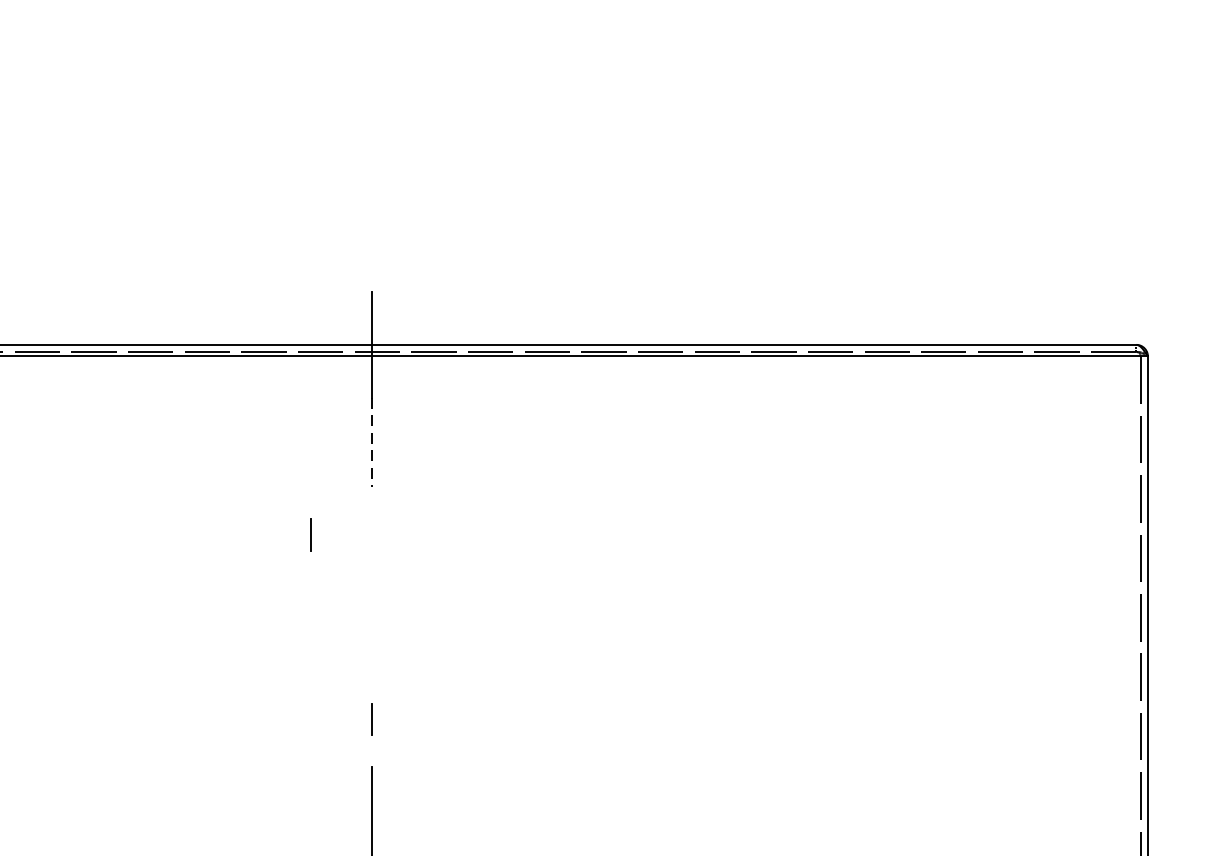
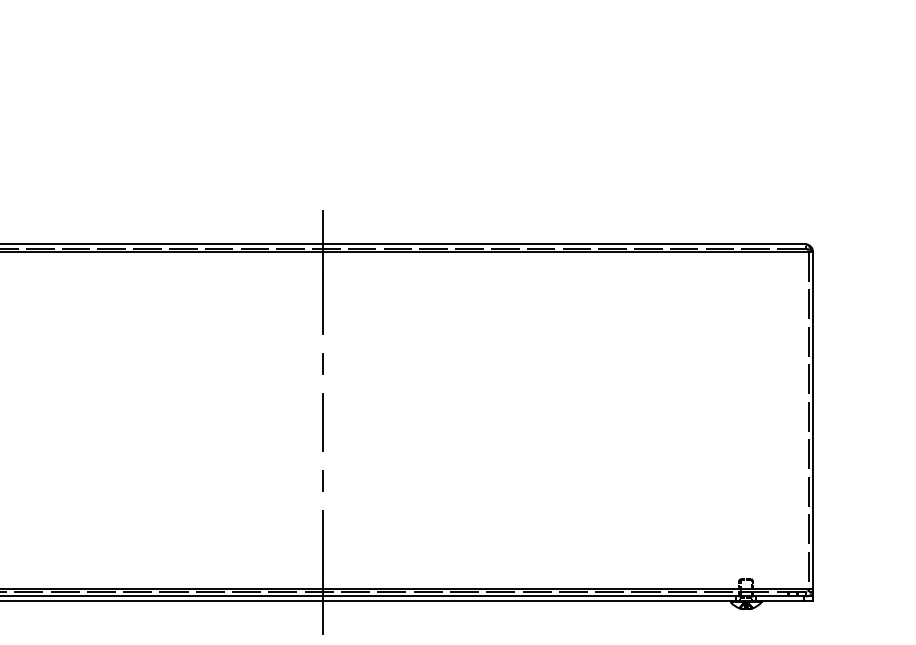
line: (371, 443) -> (322, 306), dashed -> solid
line: (310, 533) -> (322, 363), moved
line: (371, 626) -> (322, 422), added

